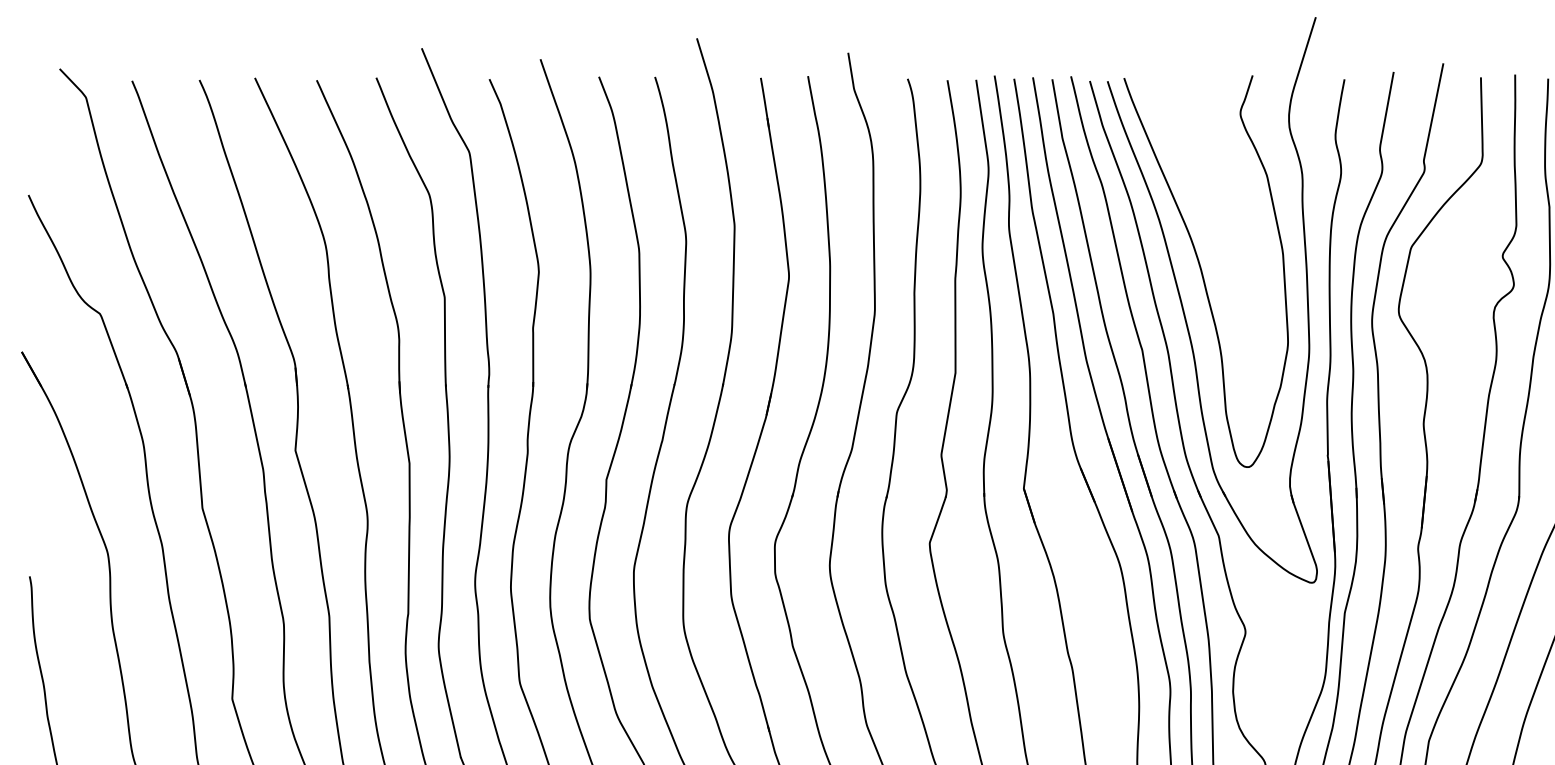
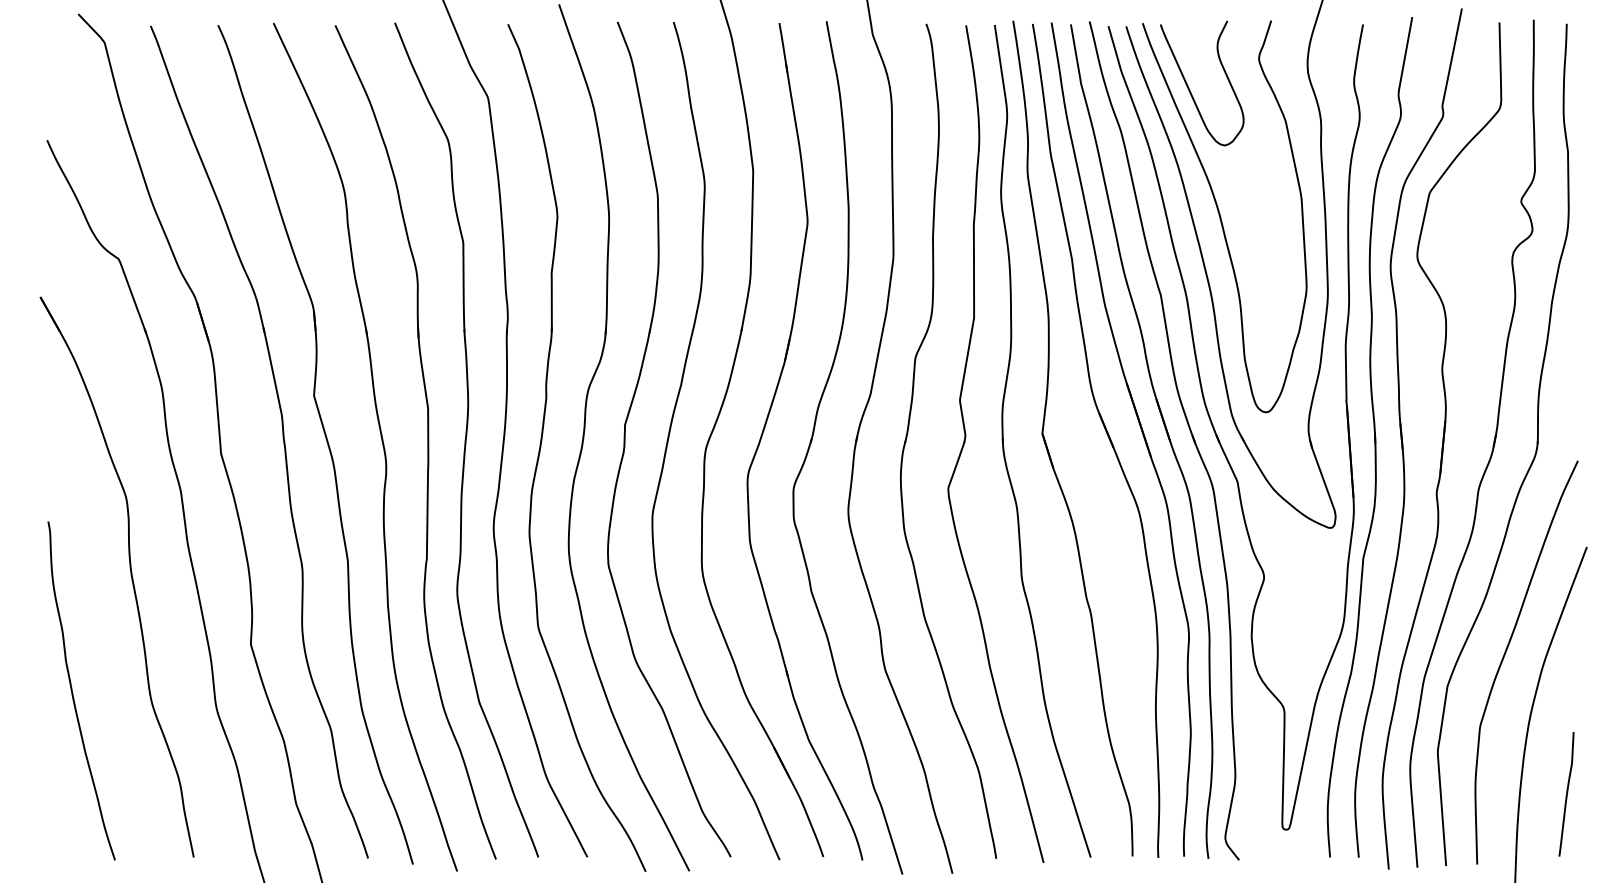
curve: (1170, 142) -> (1189, 87), added

